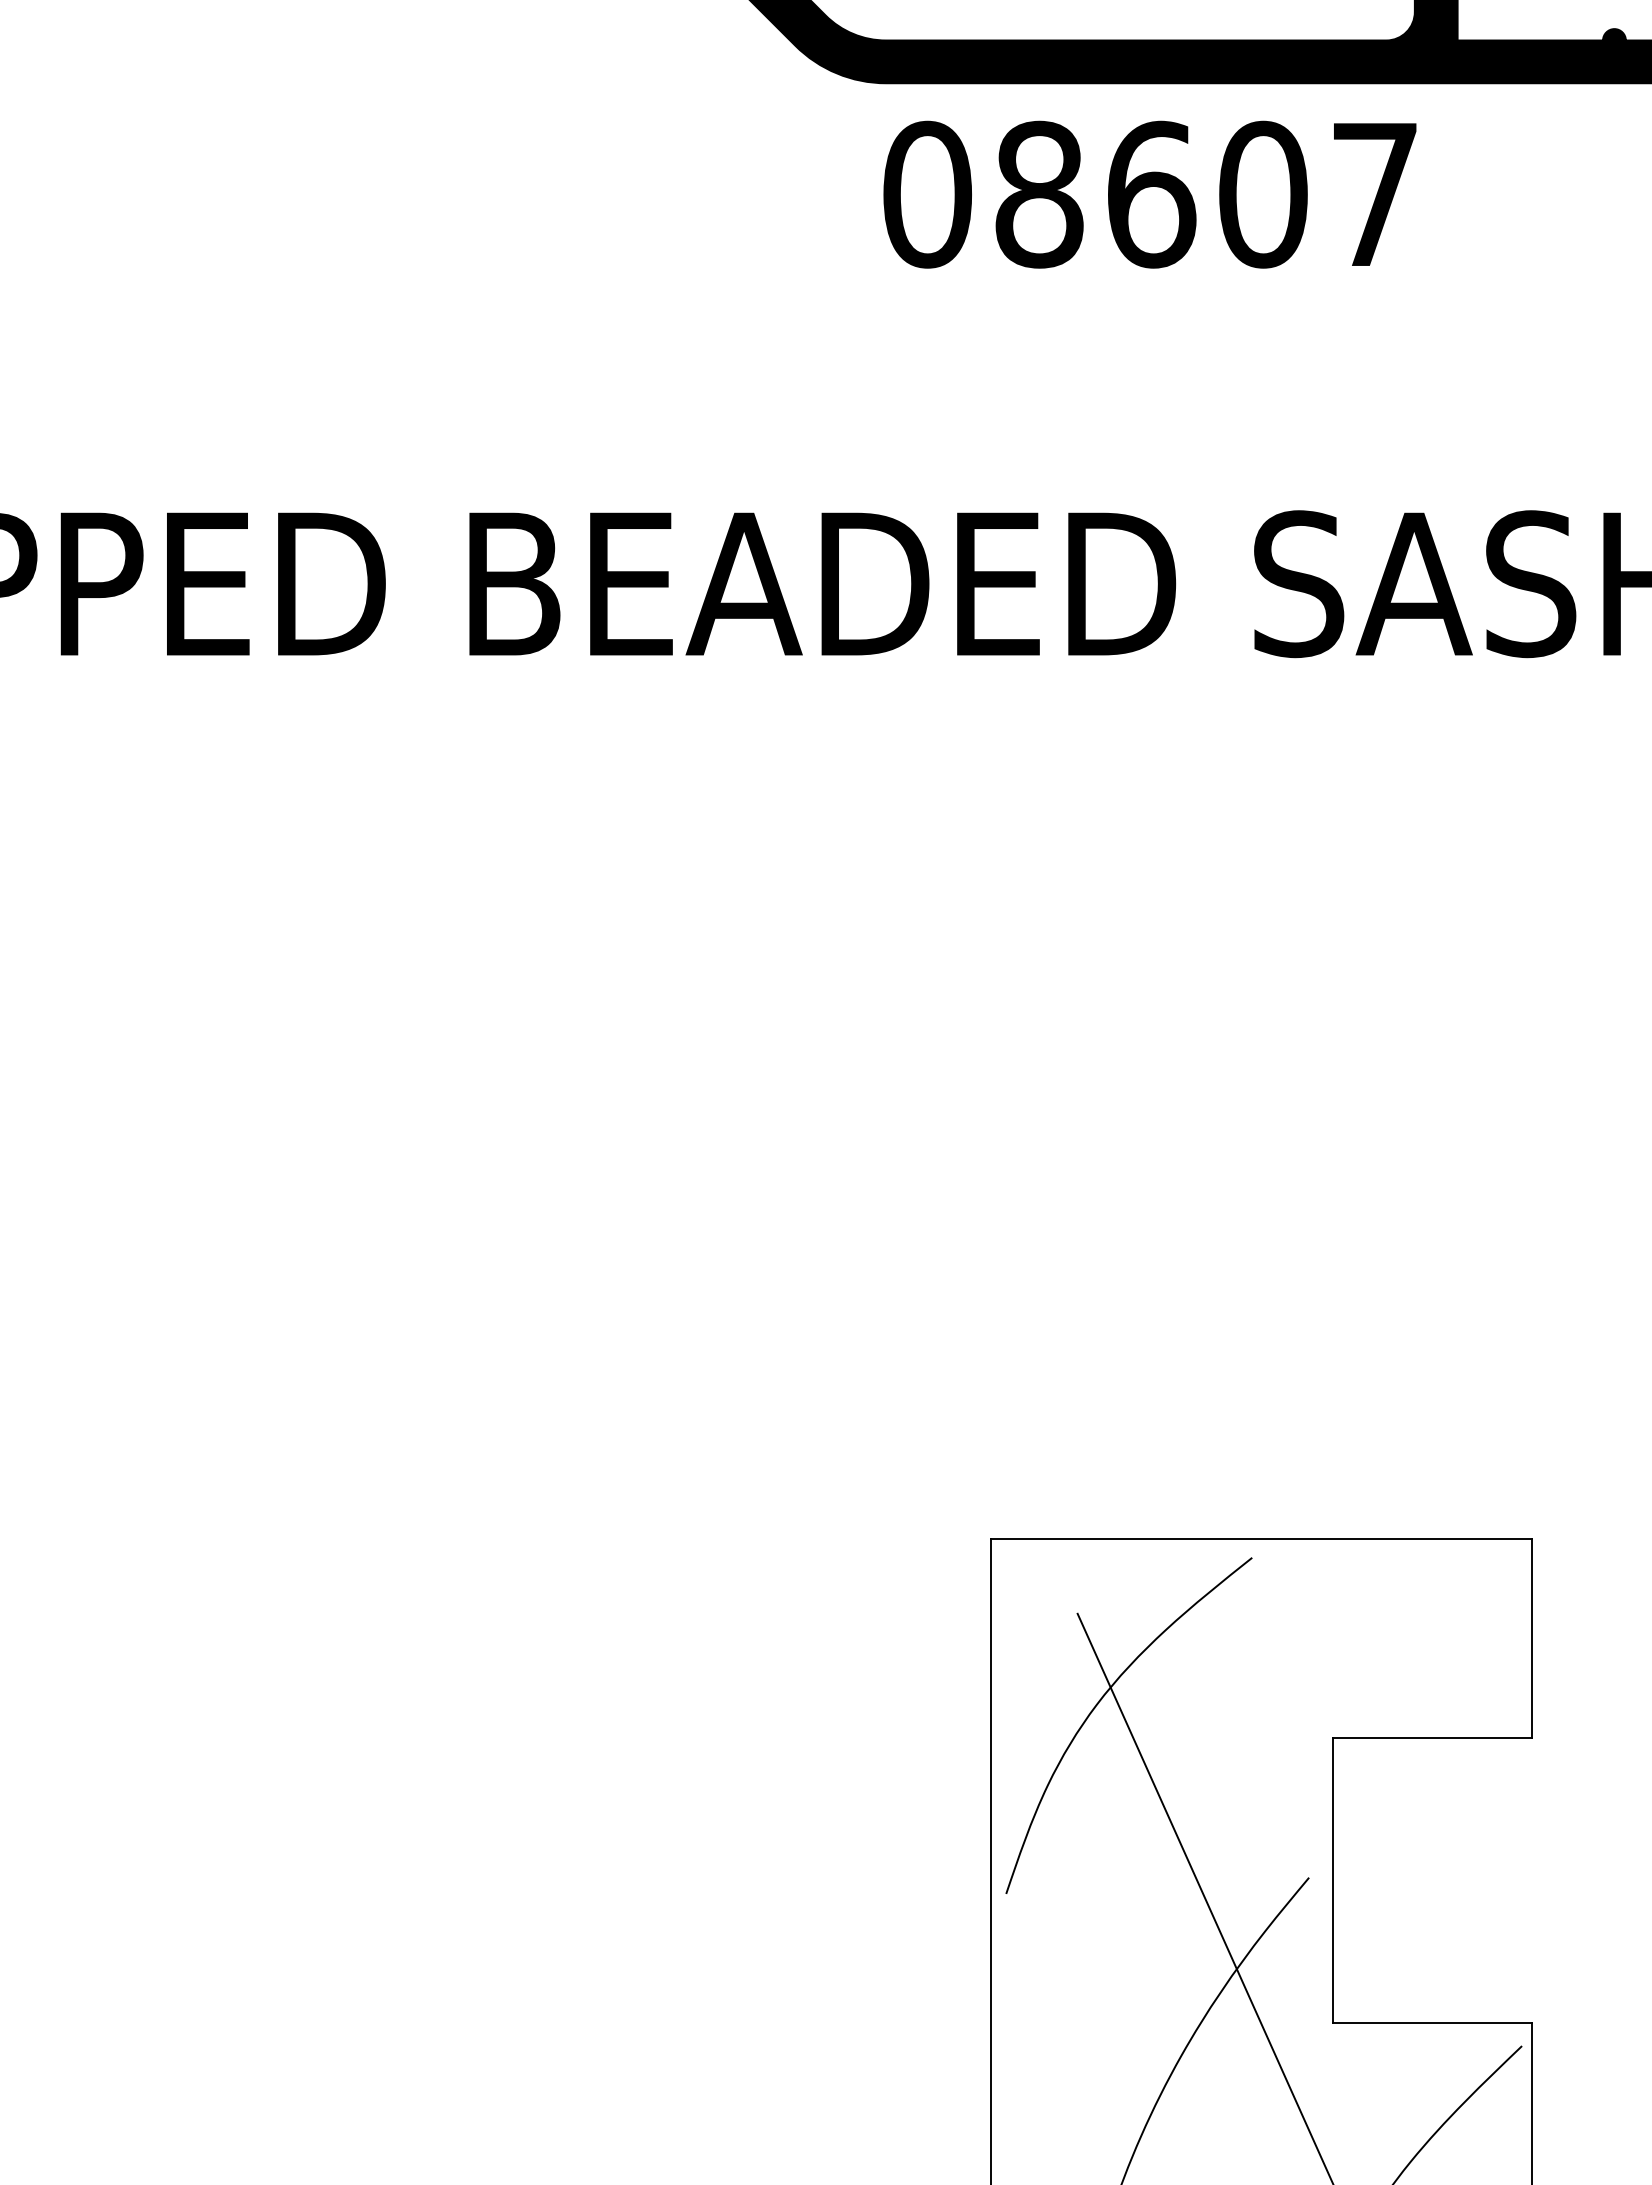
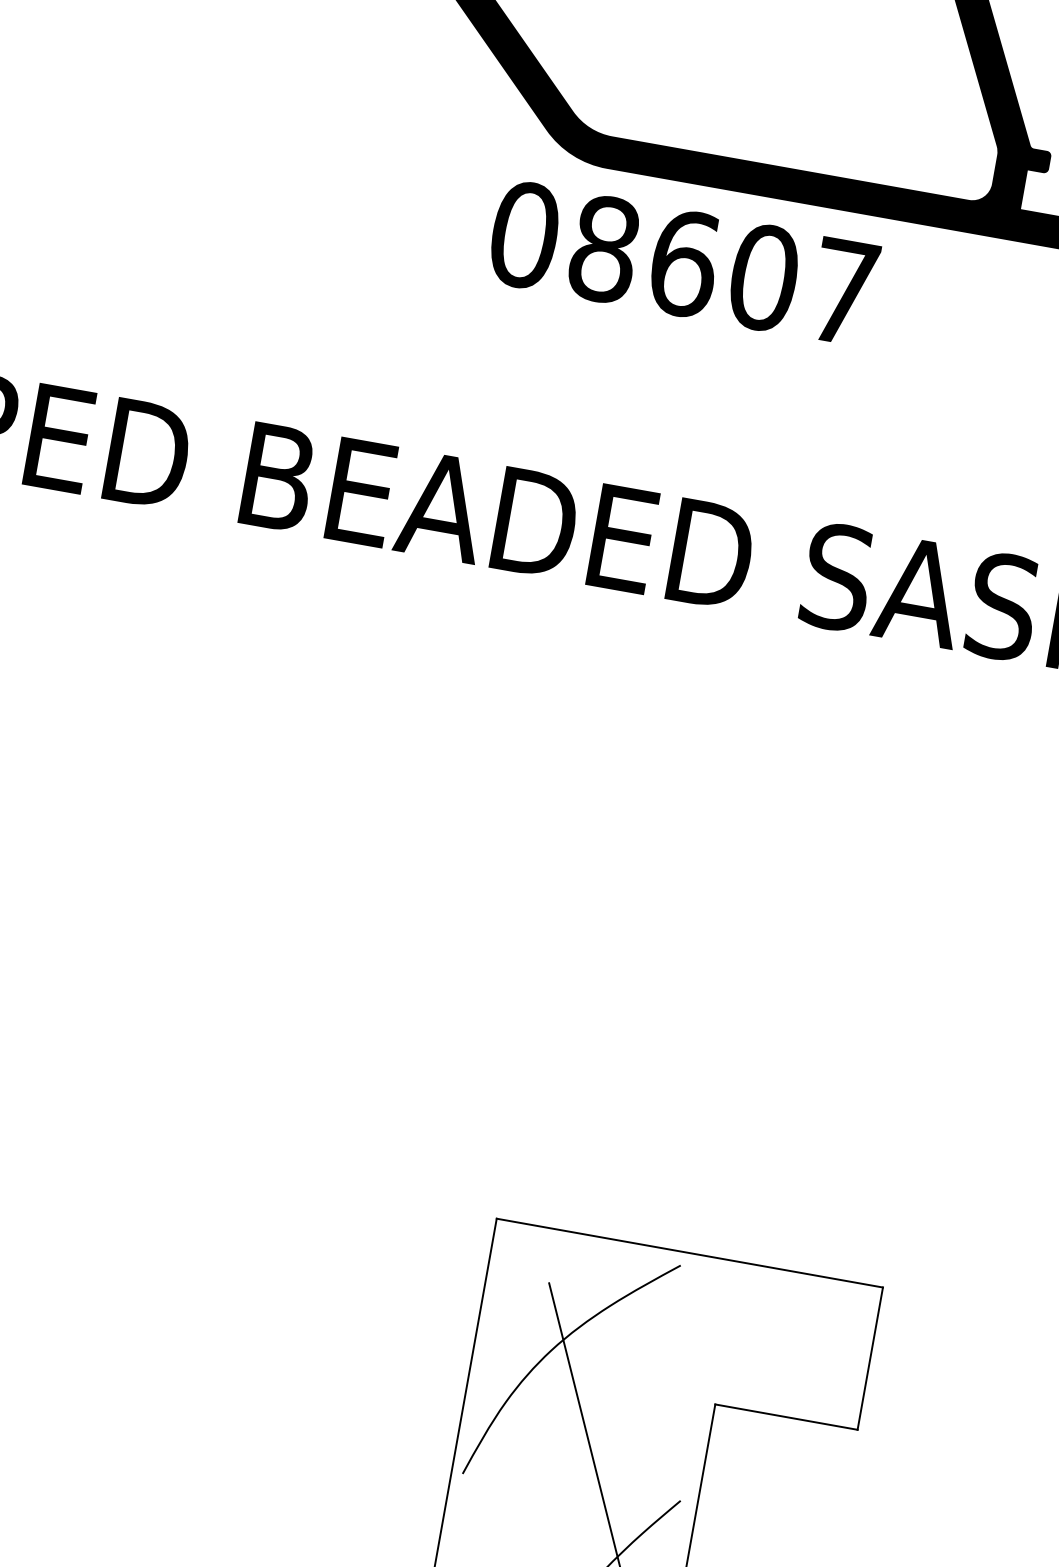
text: (1149, 194) -> (682, 263), moved

